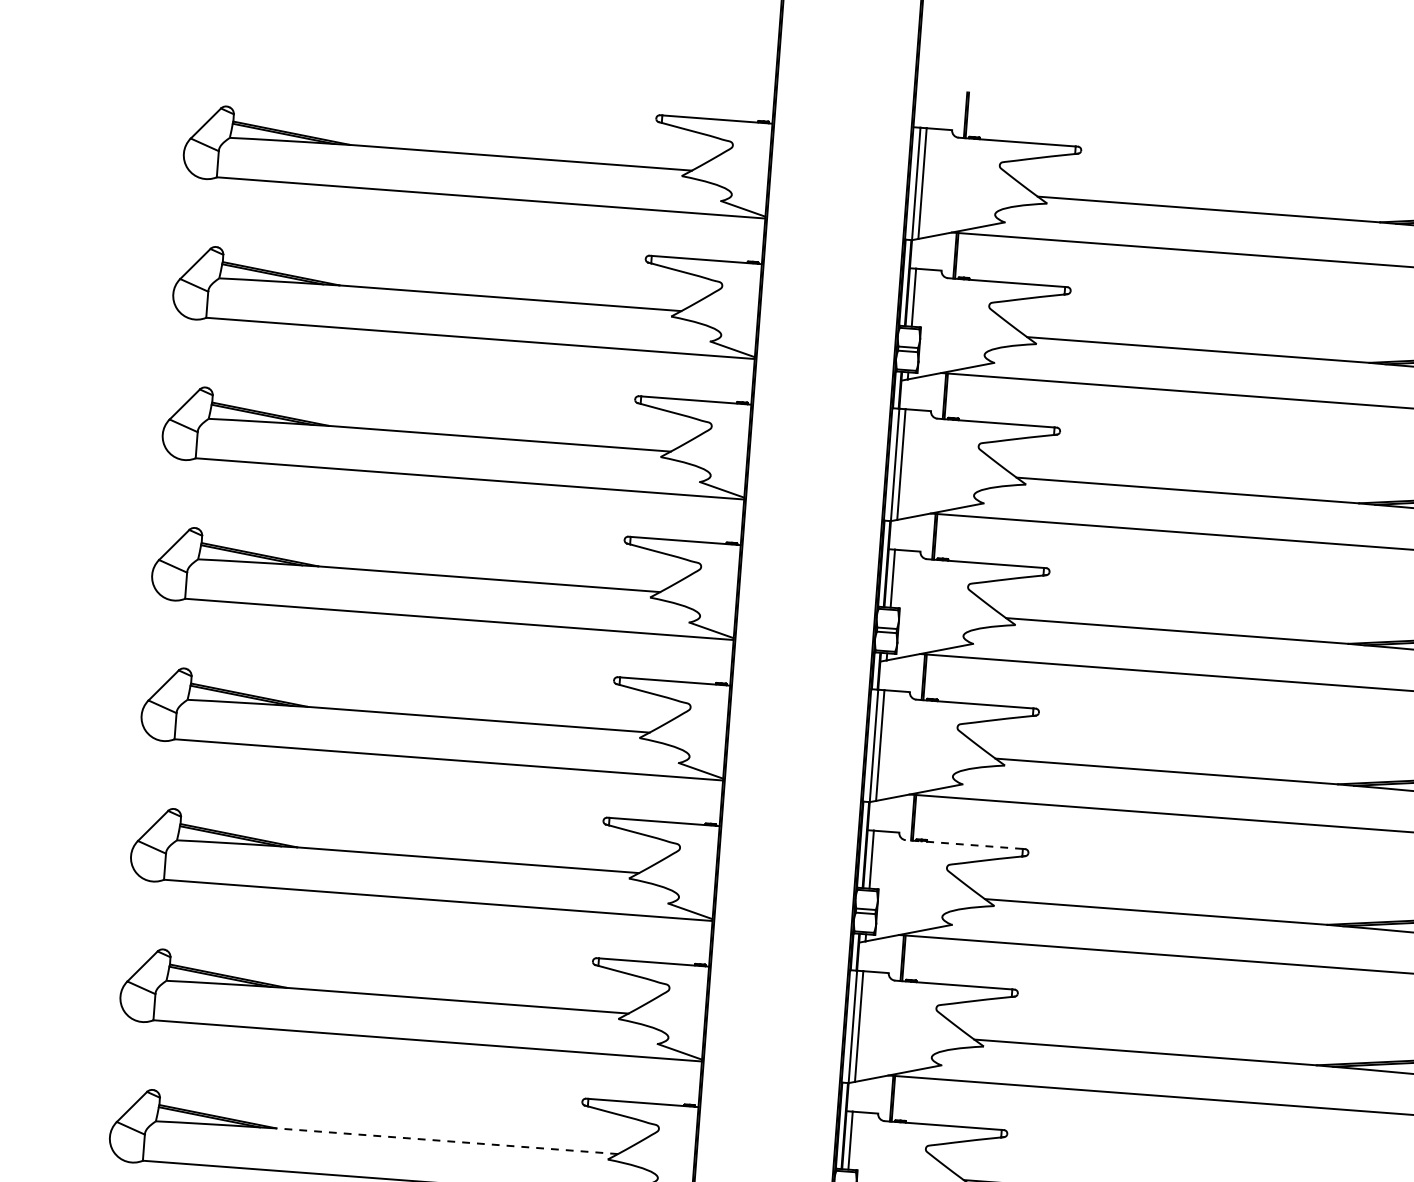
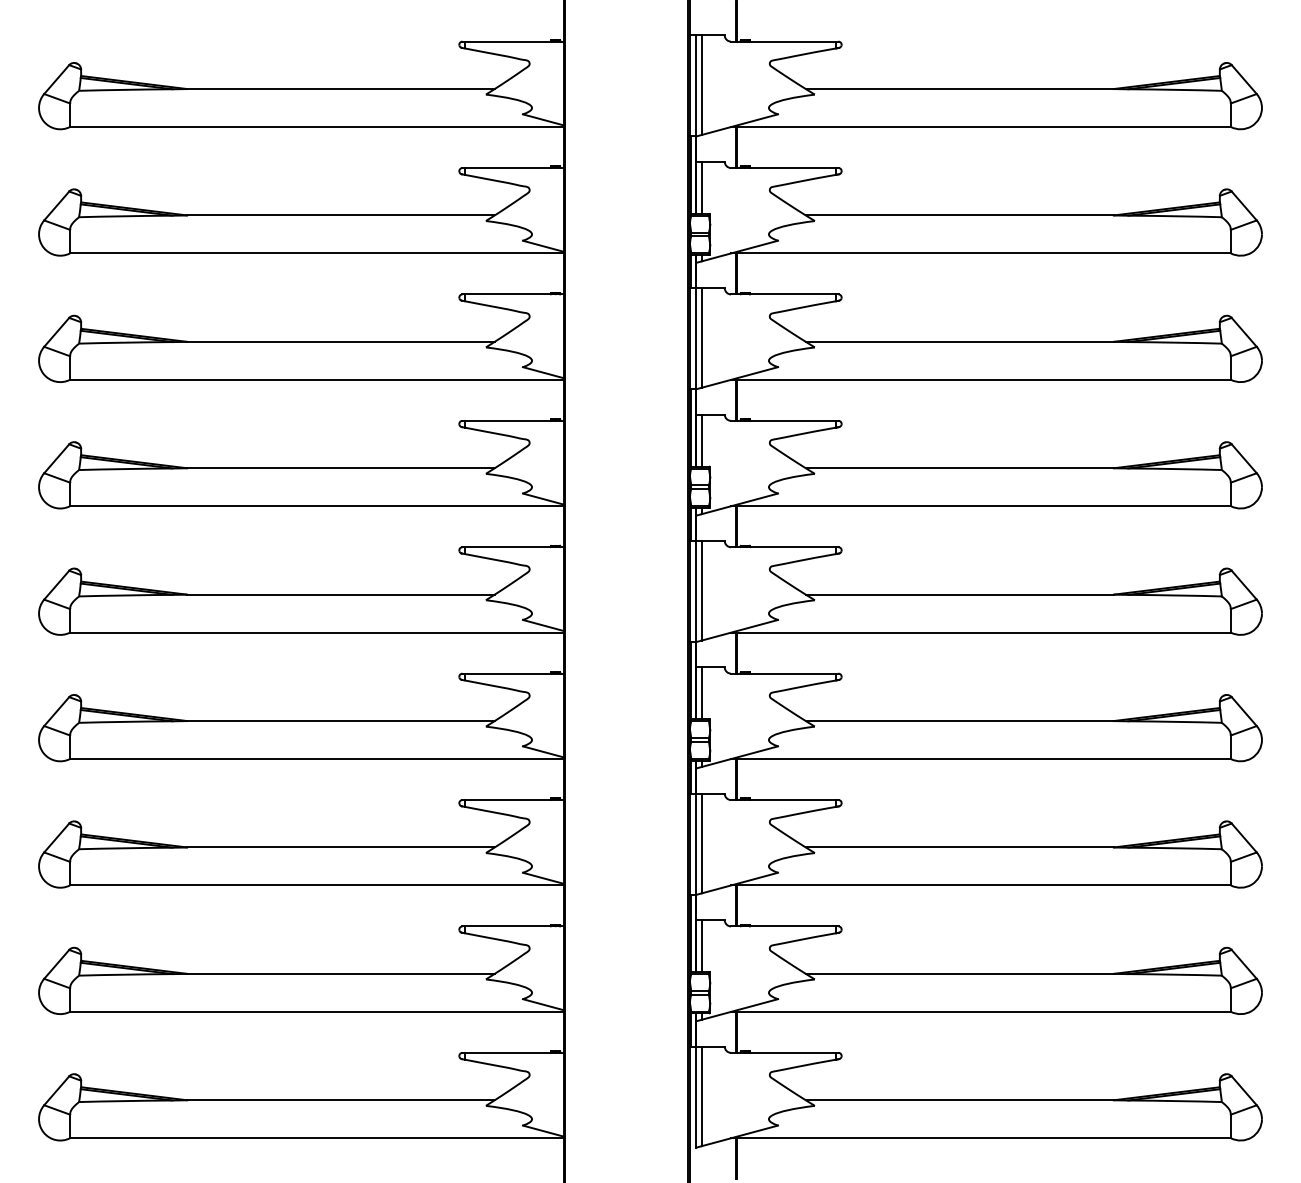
line: (964, 844) -> (783, 673), dashed -> solid
line: (446, 1140) -> (340, 973), dashed -> solid

